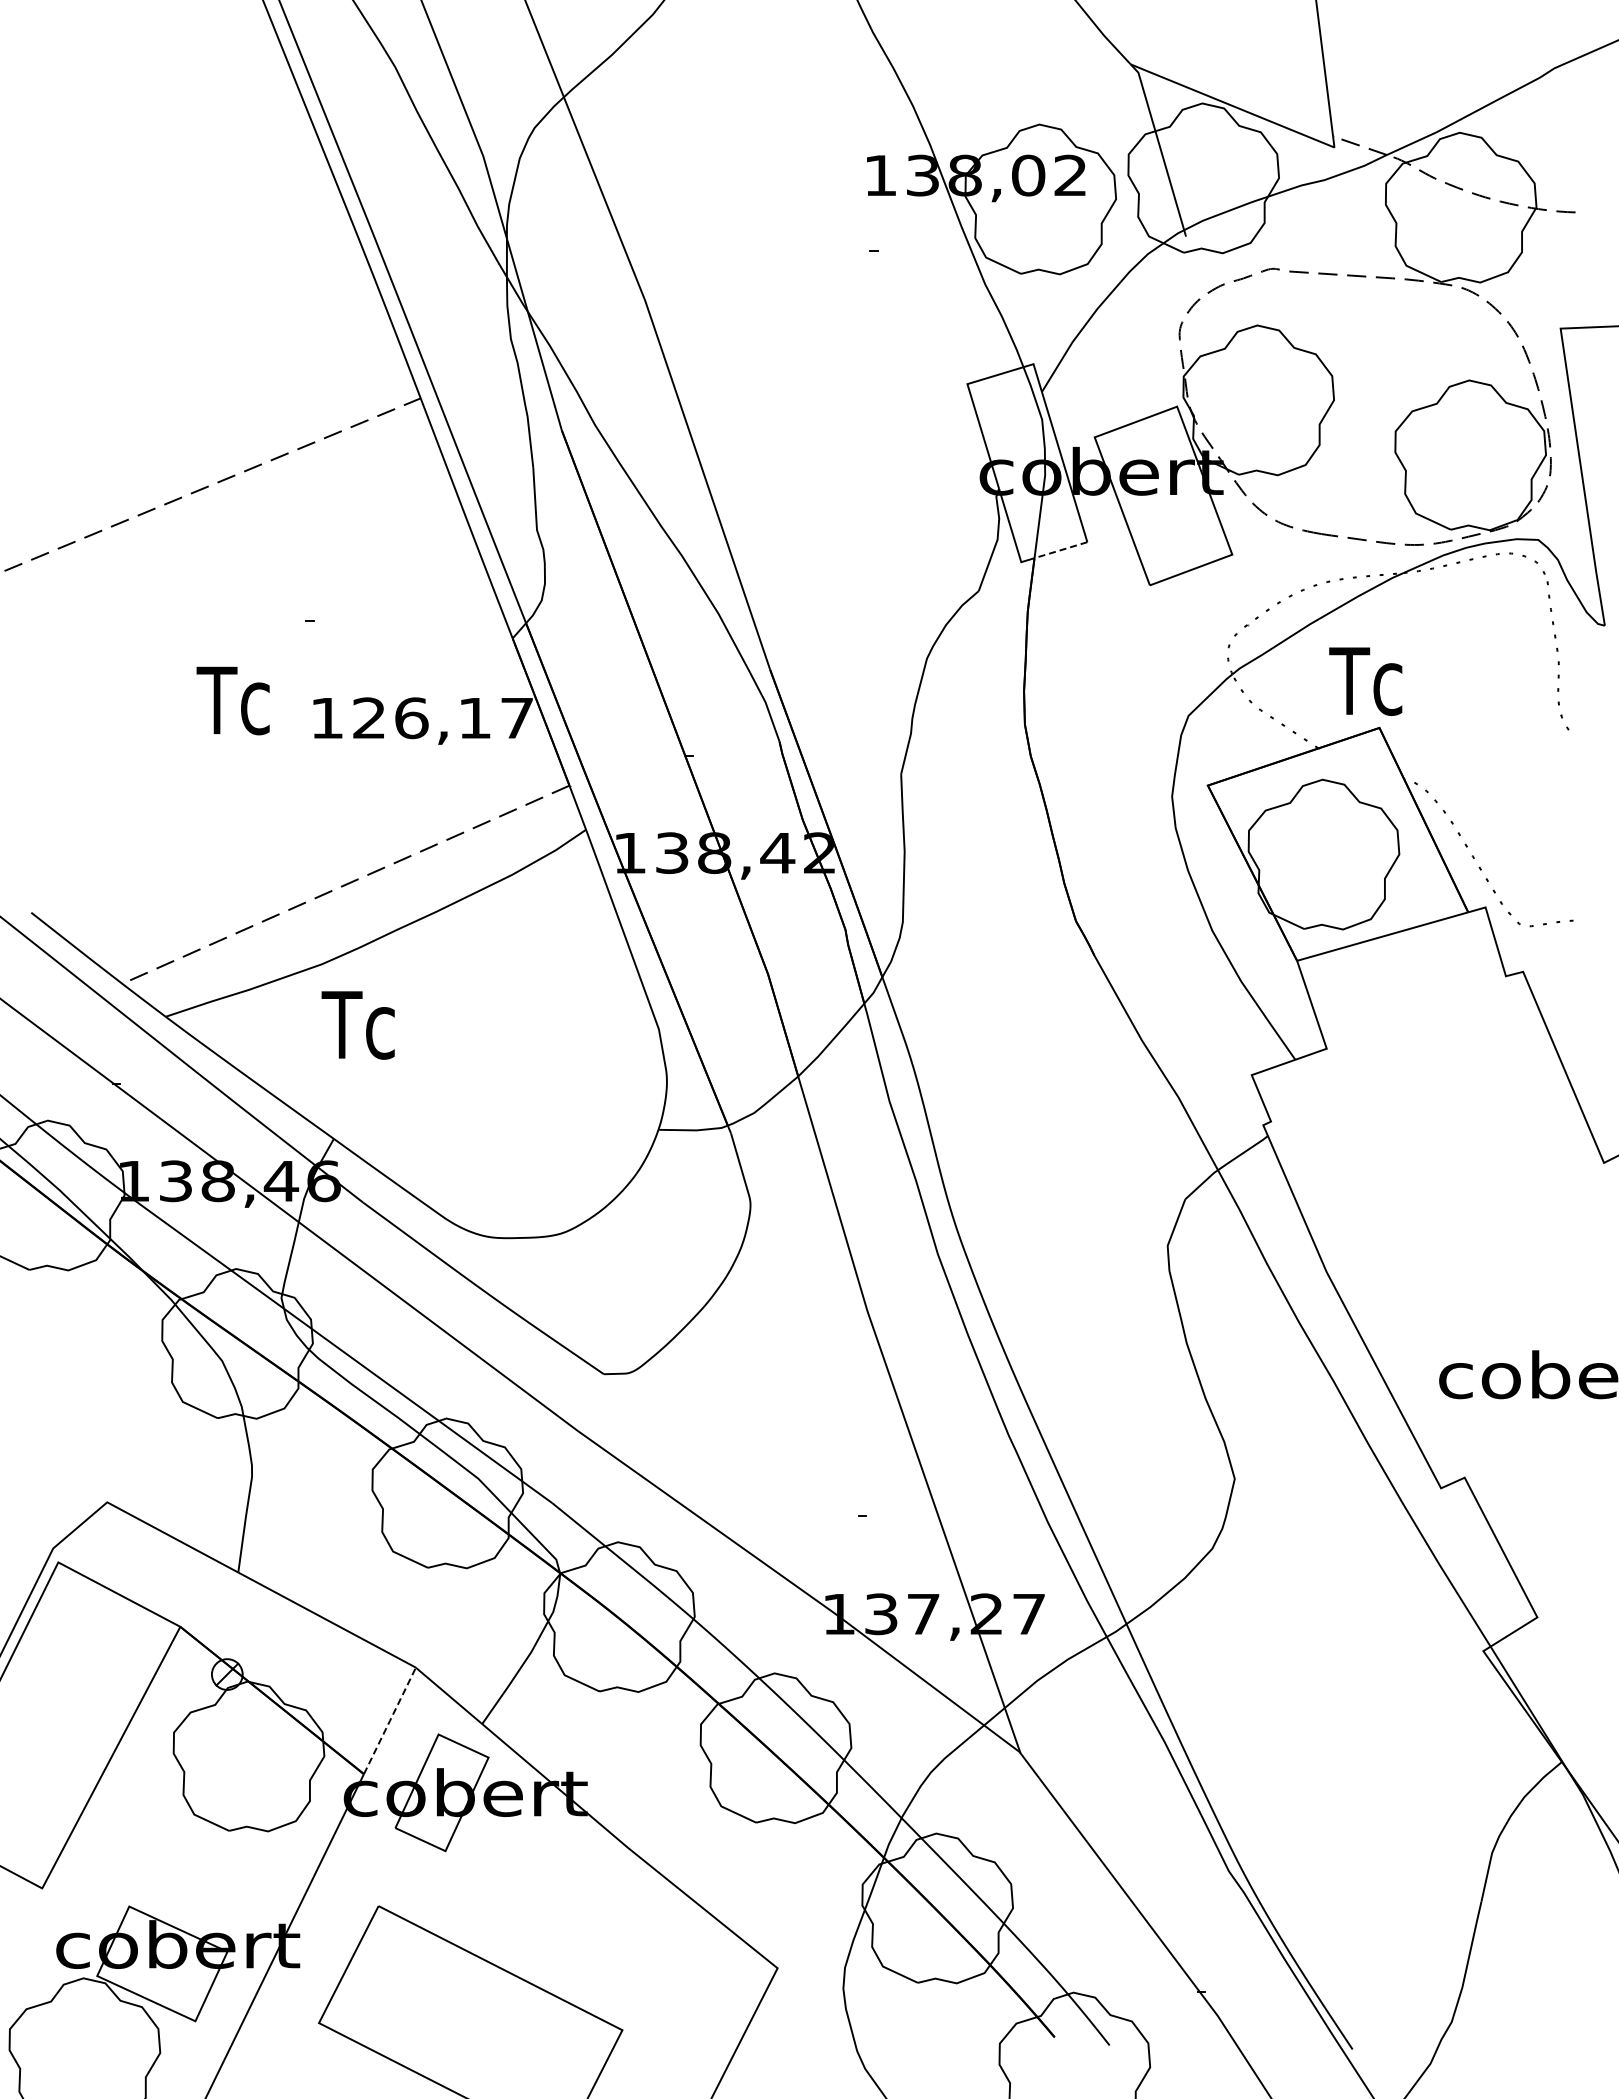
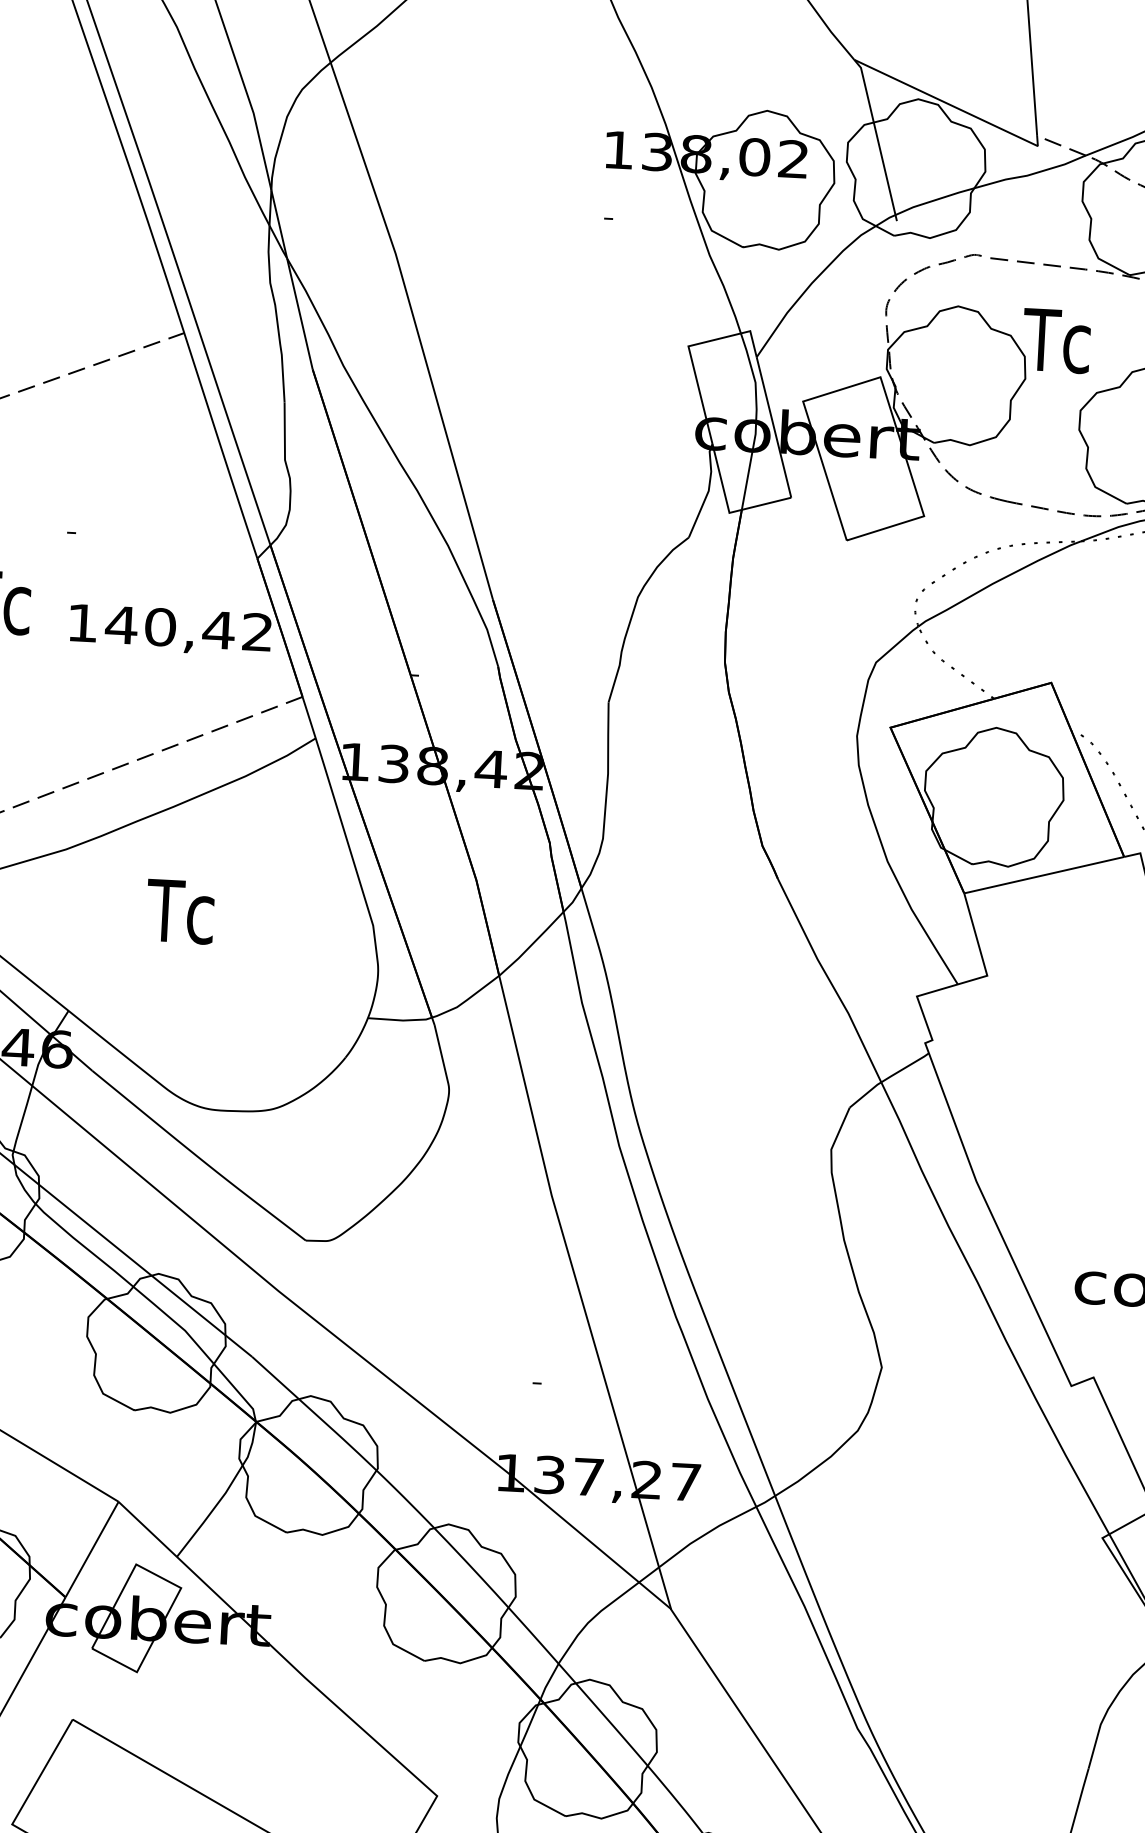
line: (1060, 550) -> (766, 504), dashed -> solid
text: (1365, 681) -> (1056, 341), moved
text: (441, 718) -> (187, 628), 126,17 -> 140,42
text: (357, 1025) -> (179, 911), moved
line: (389, 1720) -> (91, 1549), dashed -> solid

